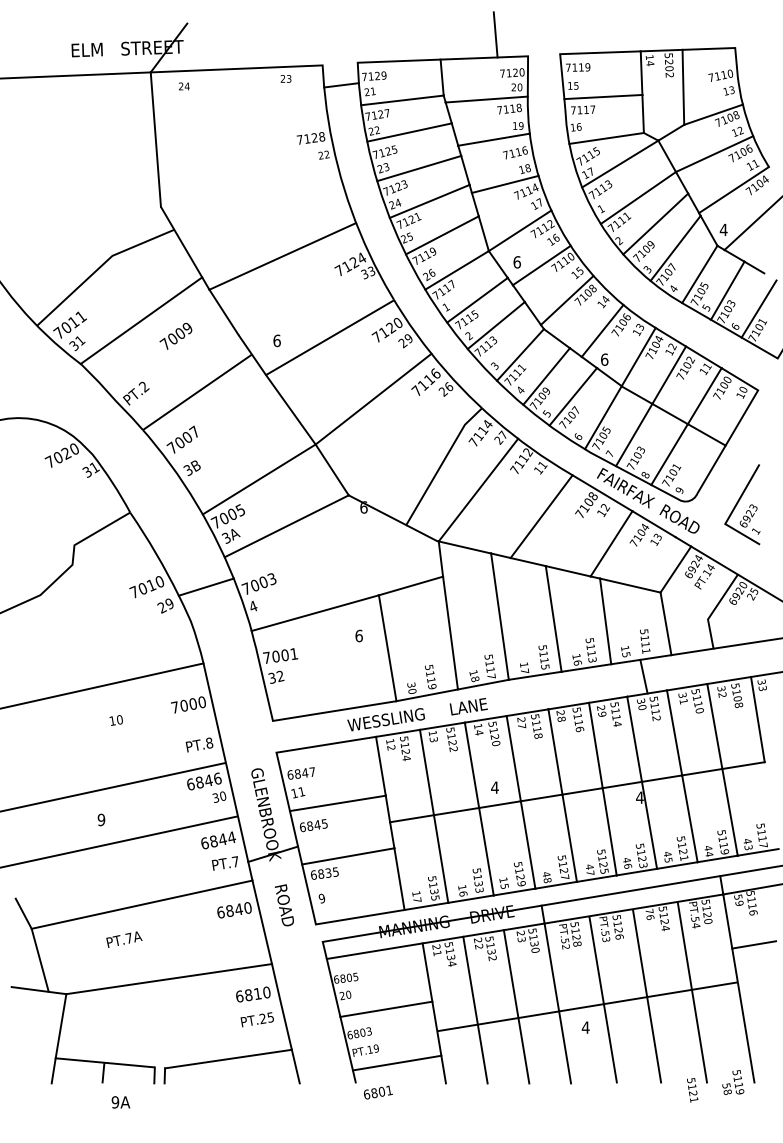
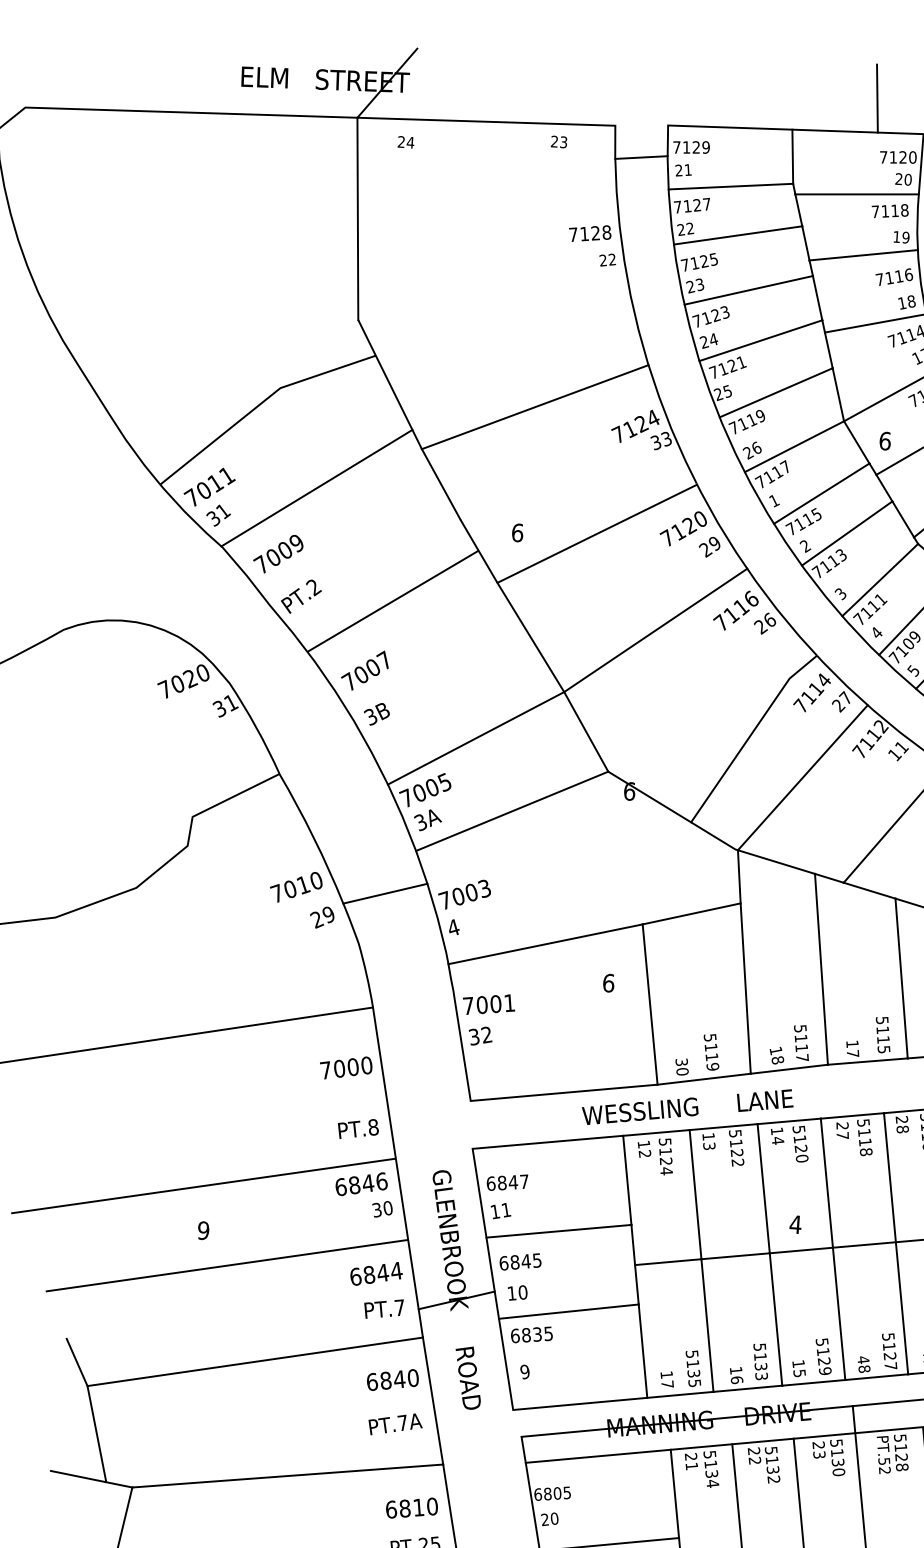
text: (175, 335) -> (277, 552), moved
text: (115, 720) -> (516, 1293), moved
text: (124, 939) -> (395, 1424), moved

